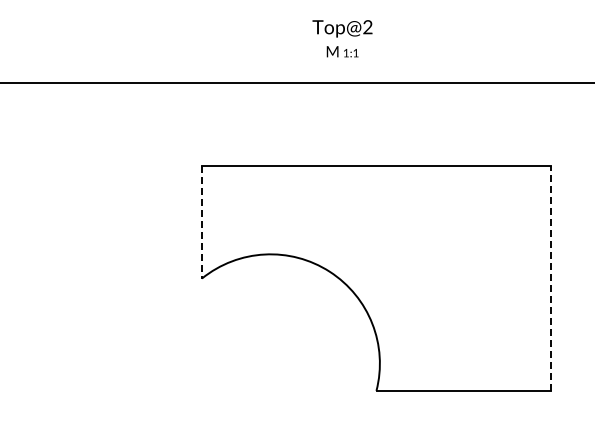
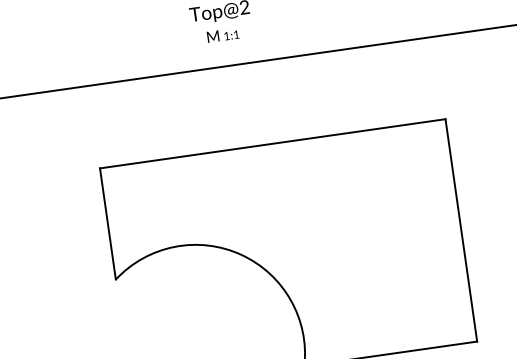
line: (202, 222) -> (108, 224), dashed -> solid
line: (550, 278) -> (460, 230), dashed -> solid

